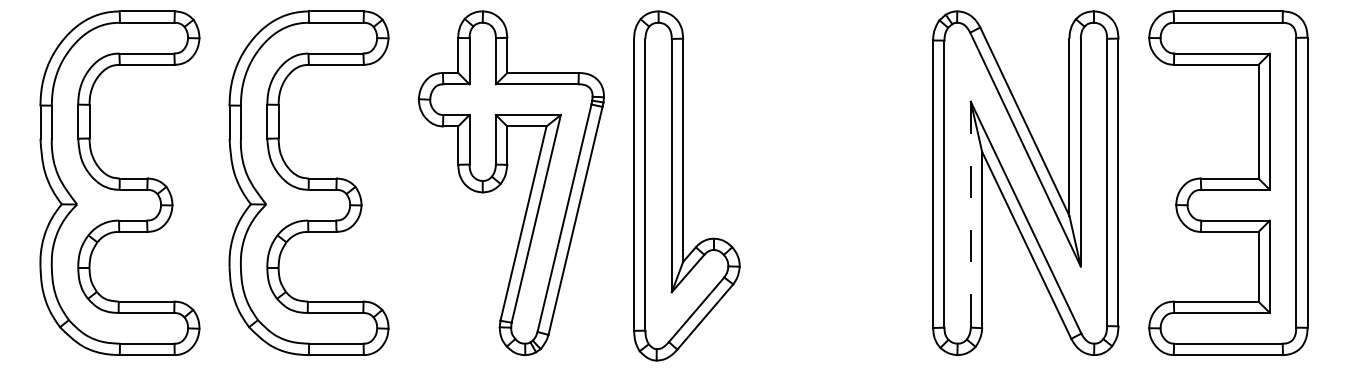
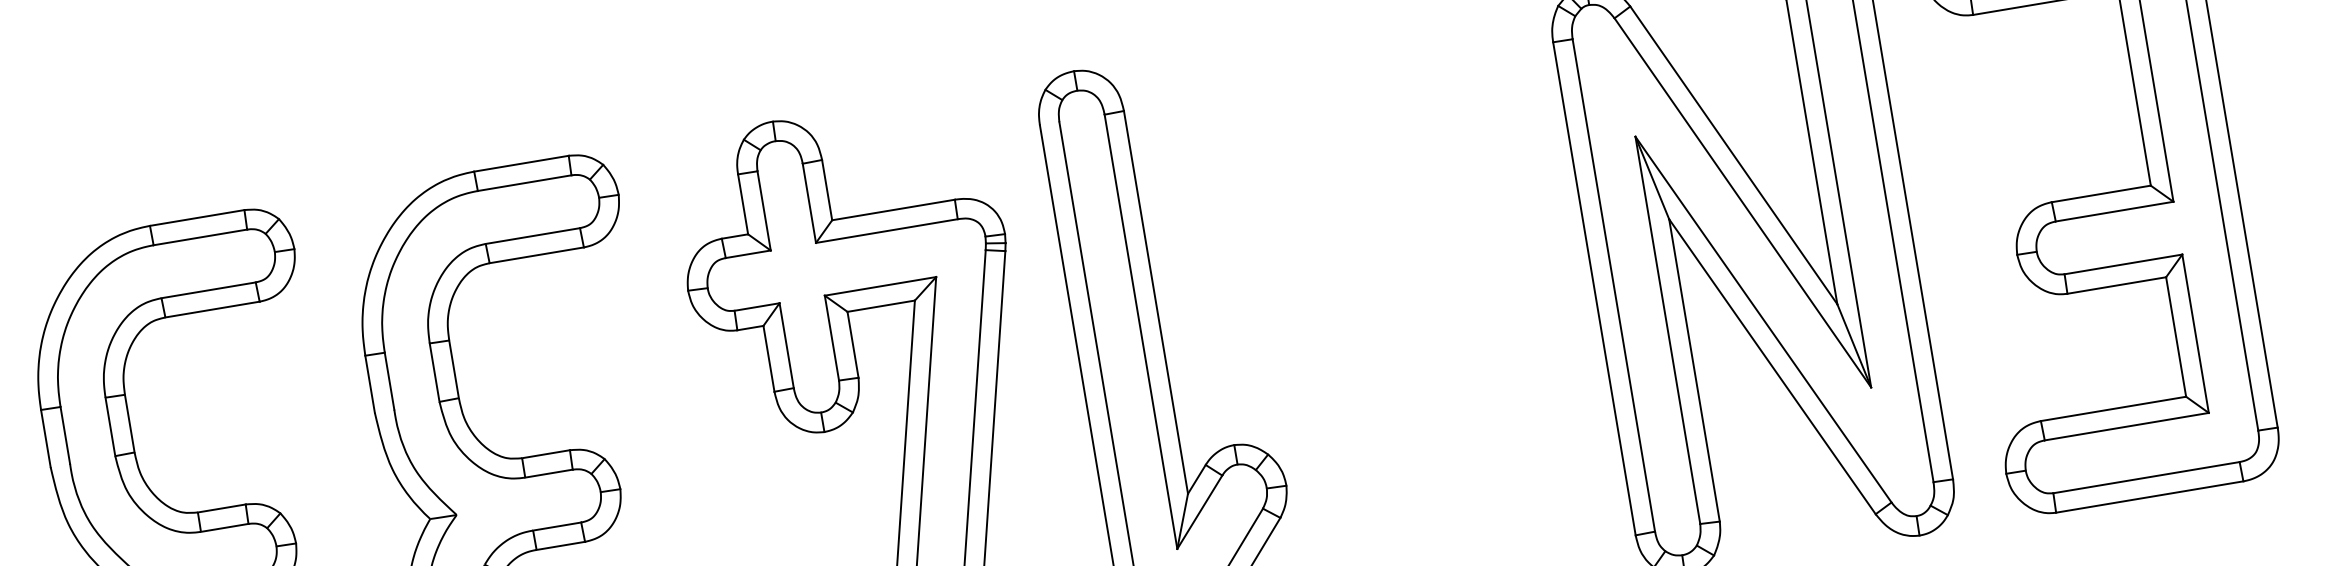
line: (970, 214) -> (1667, 330), dashed -> solid

